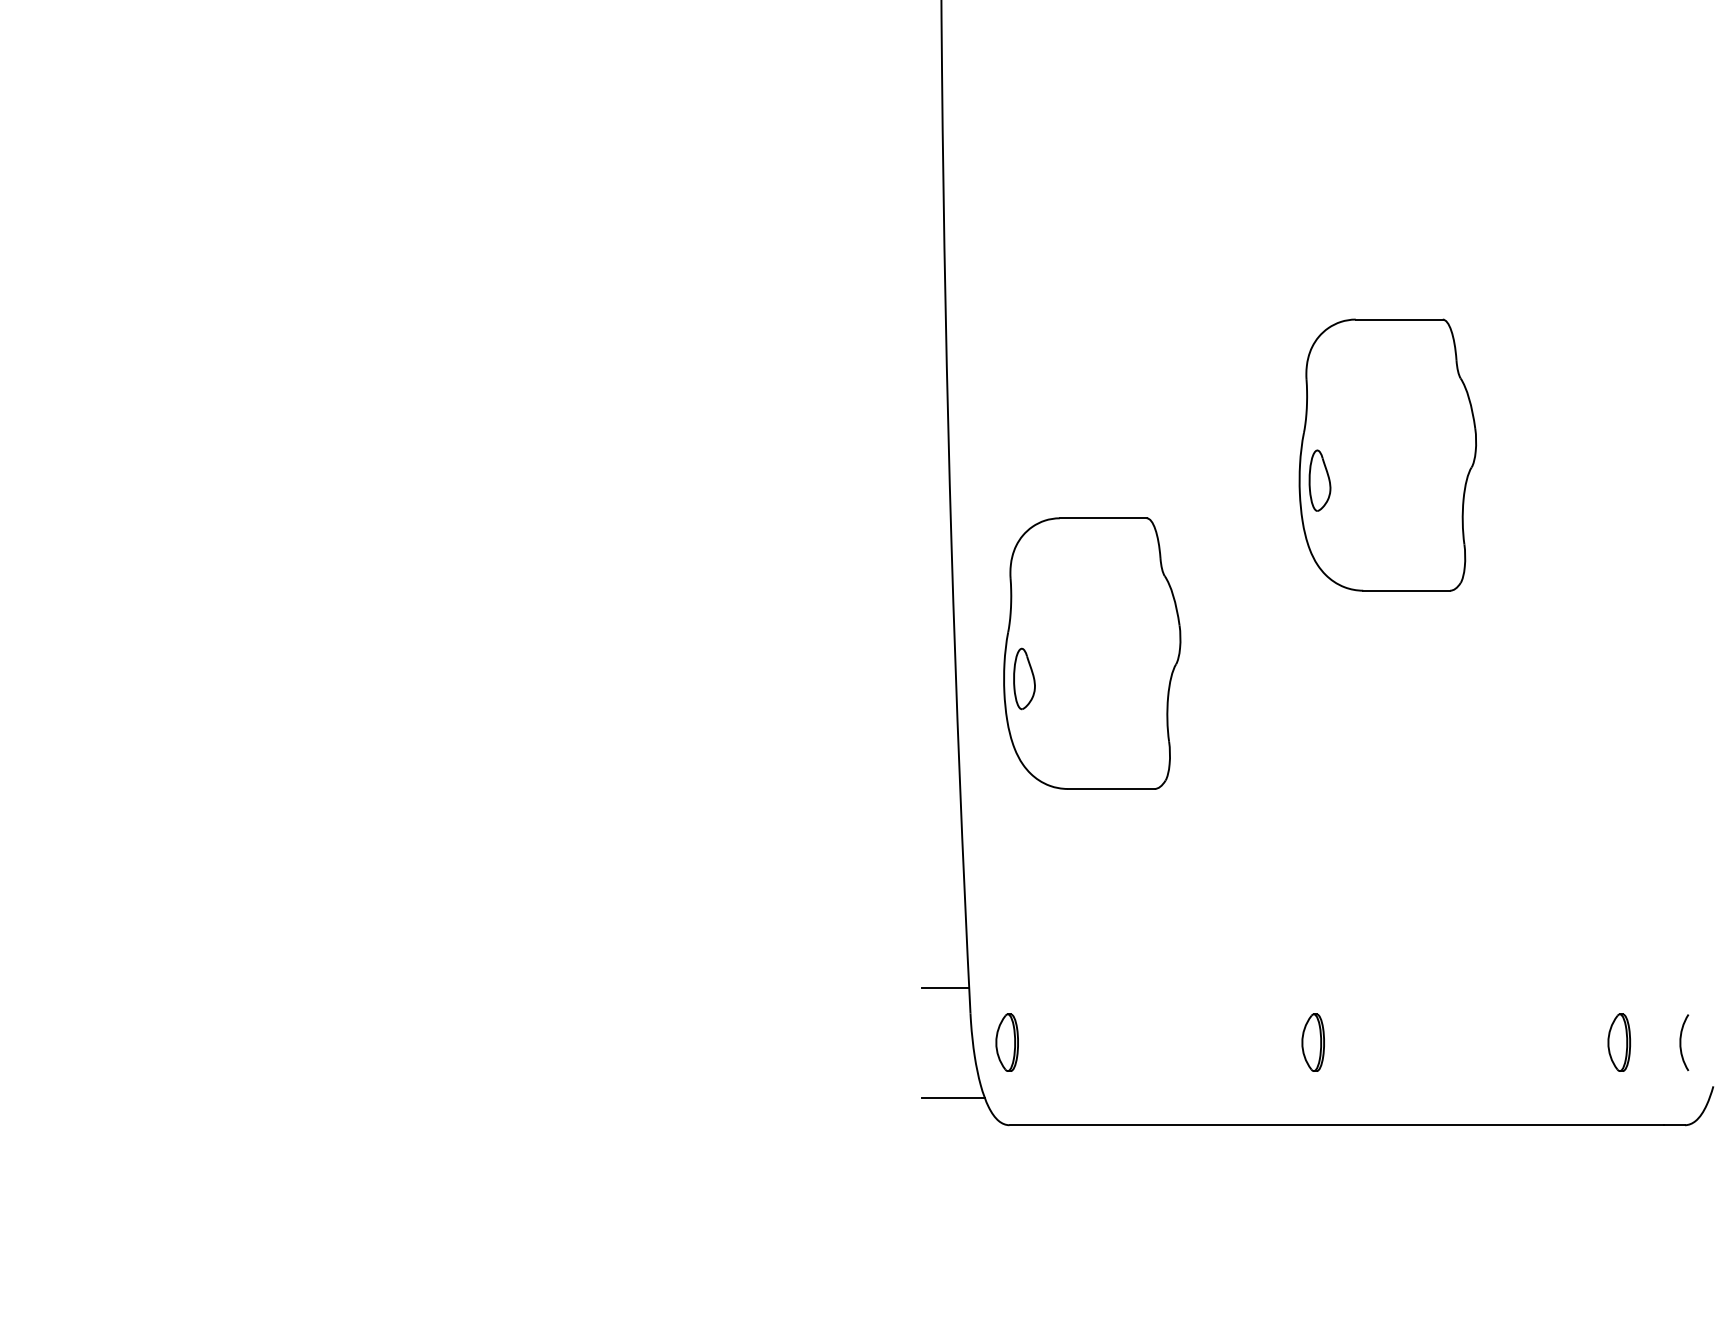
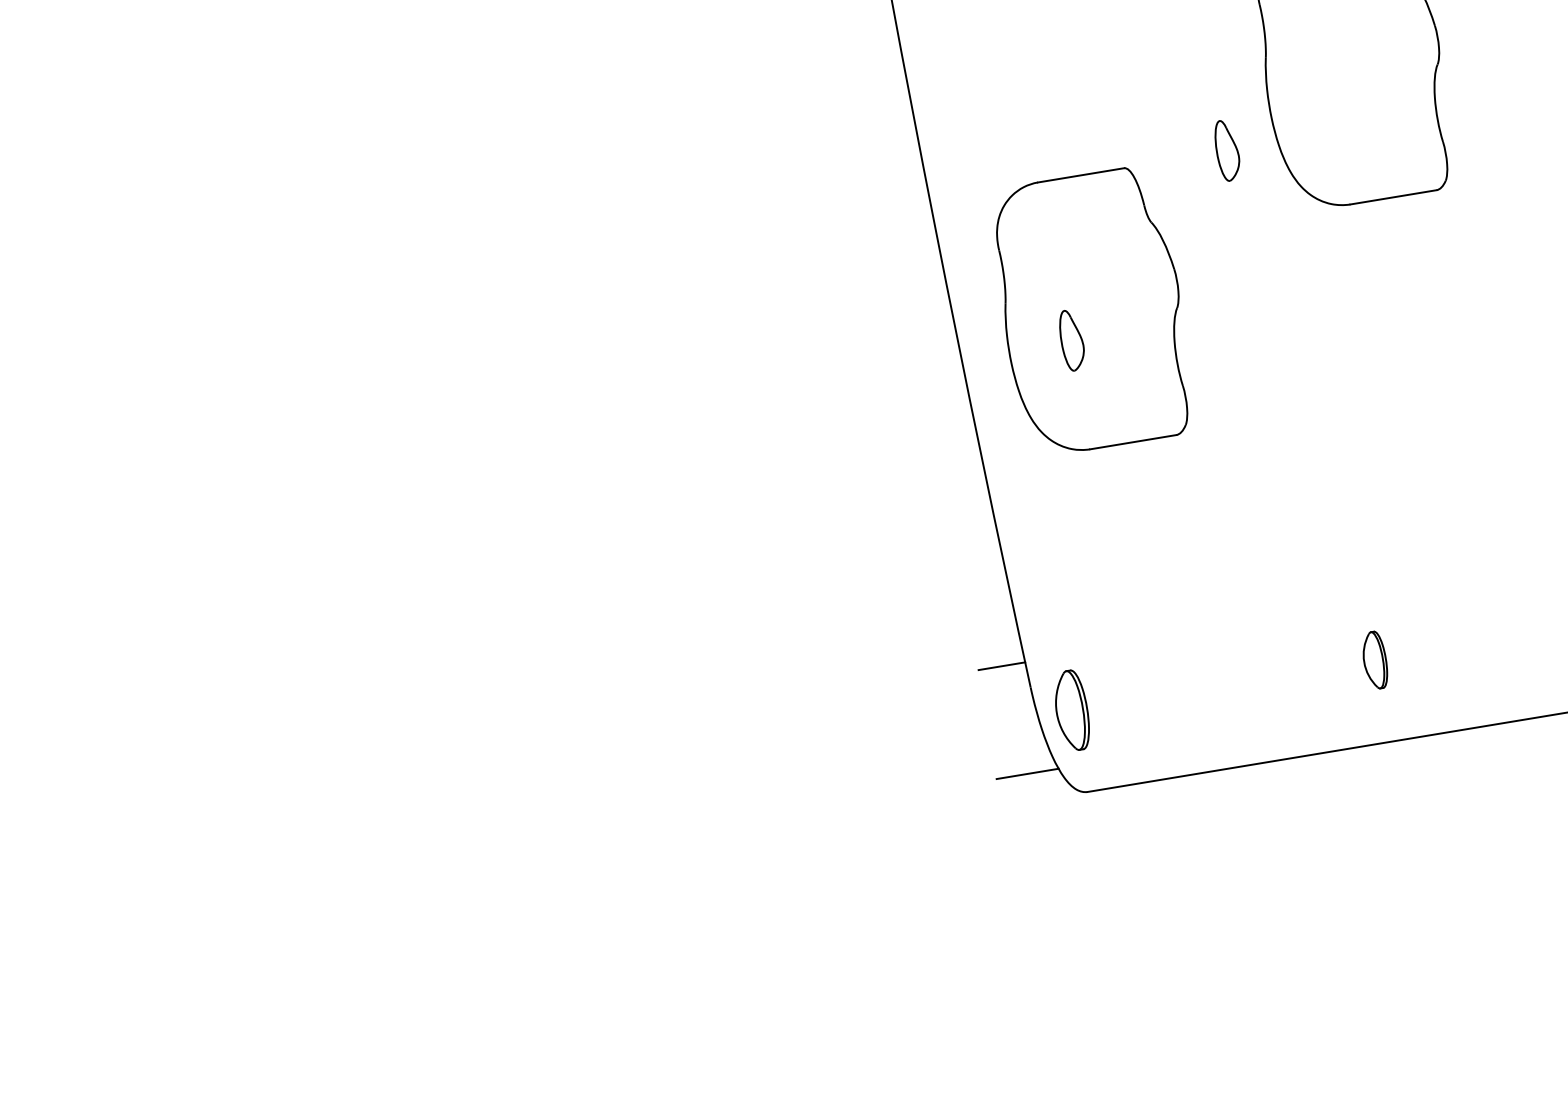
part: (1319, 480) -> (1226, 150), moved
part: (1024, 678) -> (1071, 339), moved
part: (1006, 1042) -> (1071, 710), size x1.4

